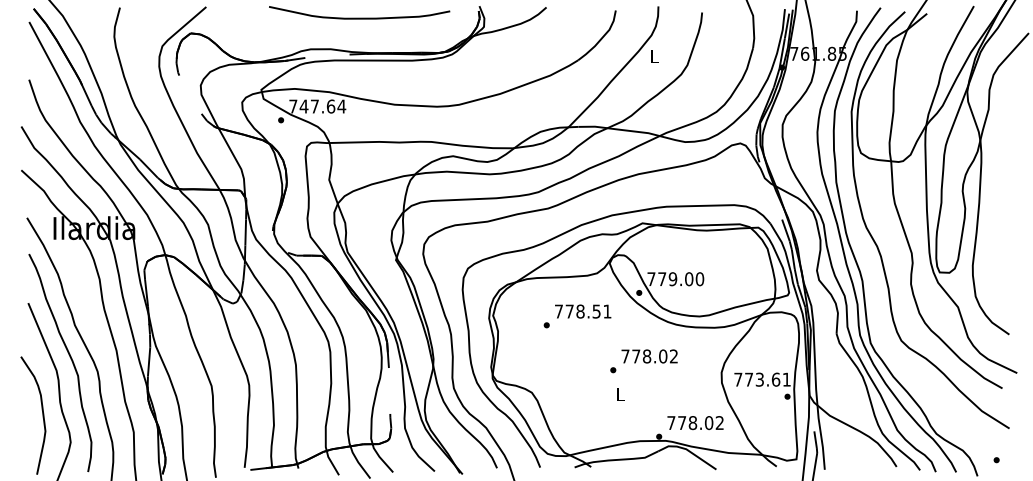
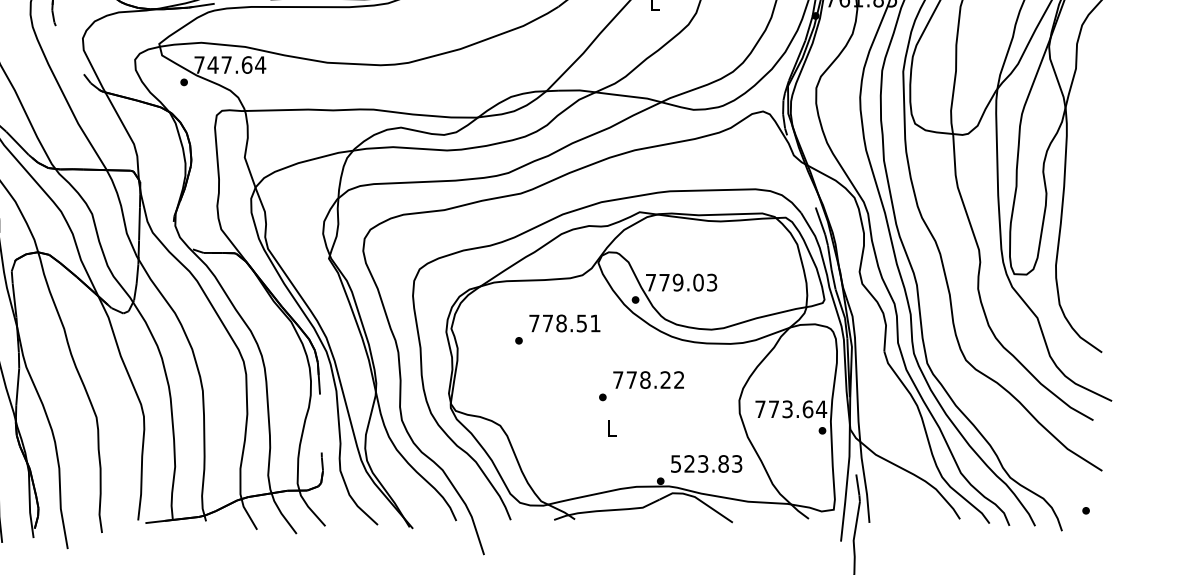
text: (699, 279) -> (711, 283), 779.00 -> 779.03
text: (663, 356) -> (666, 380), 778.02 -> 778.22
text: (786, 379) -> (821, 409), 773.61 -> 773.64
text: (695, 423) -> (706, 464), 778.02 -> 523.83

